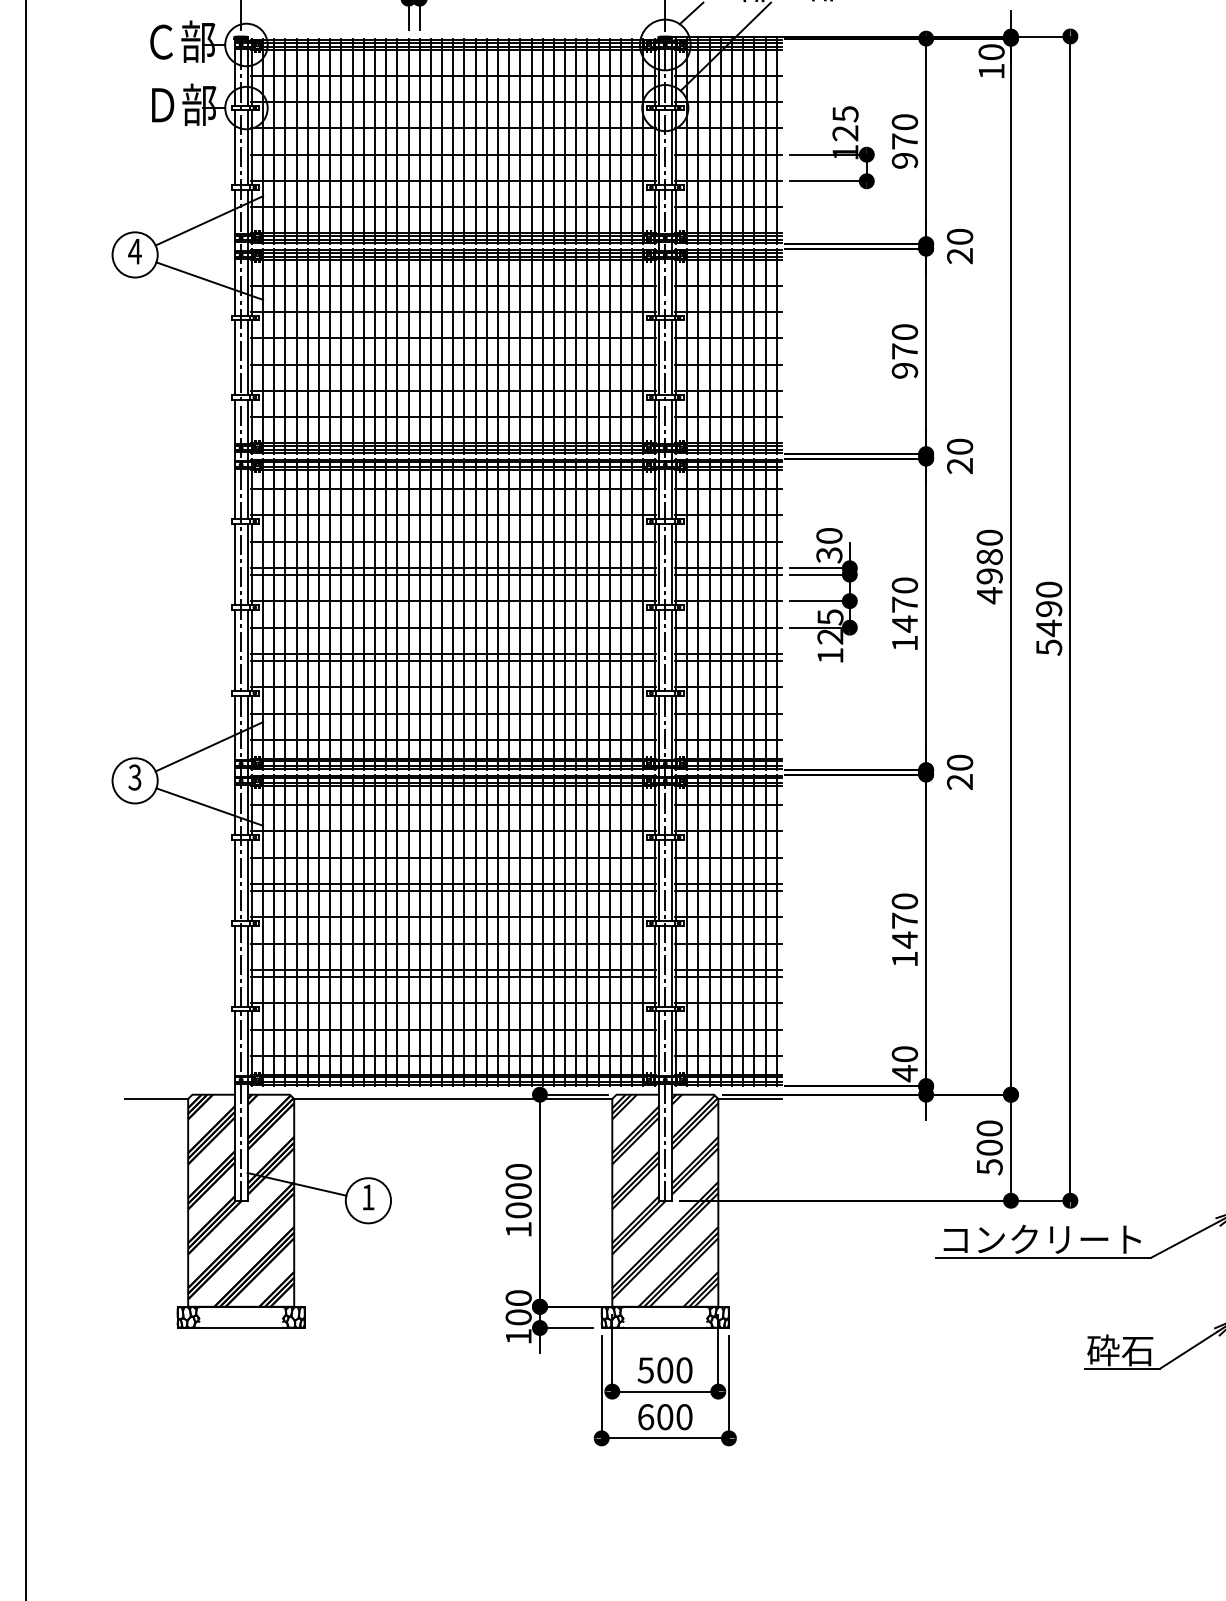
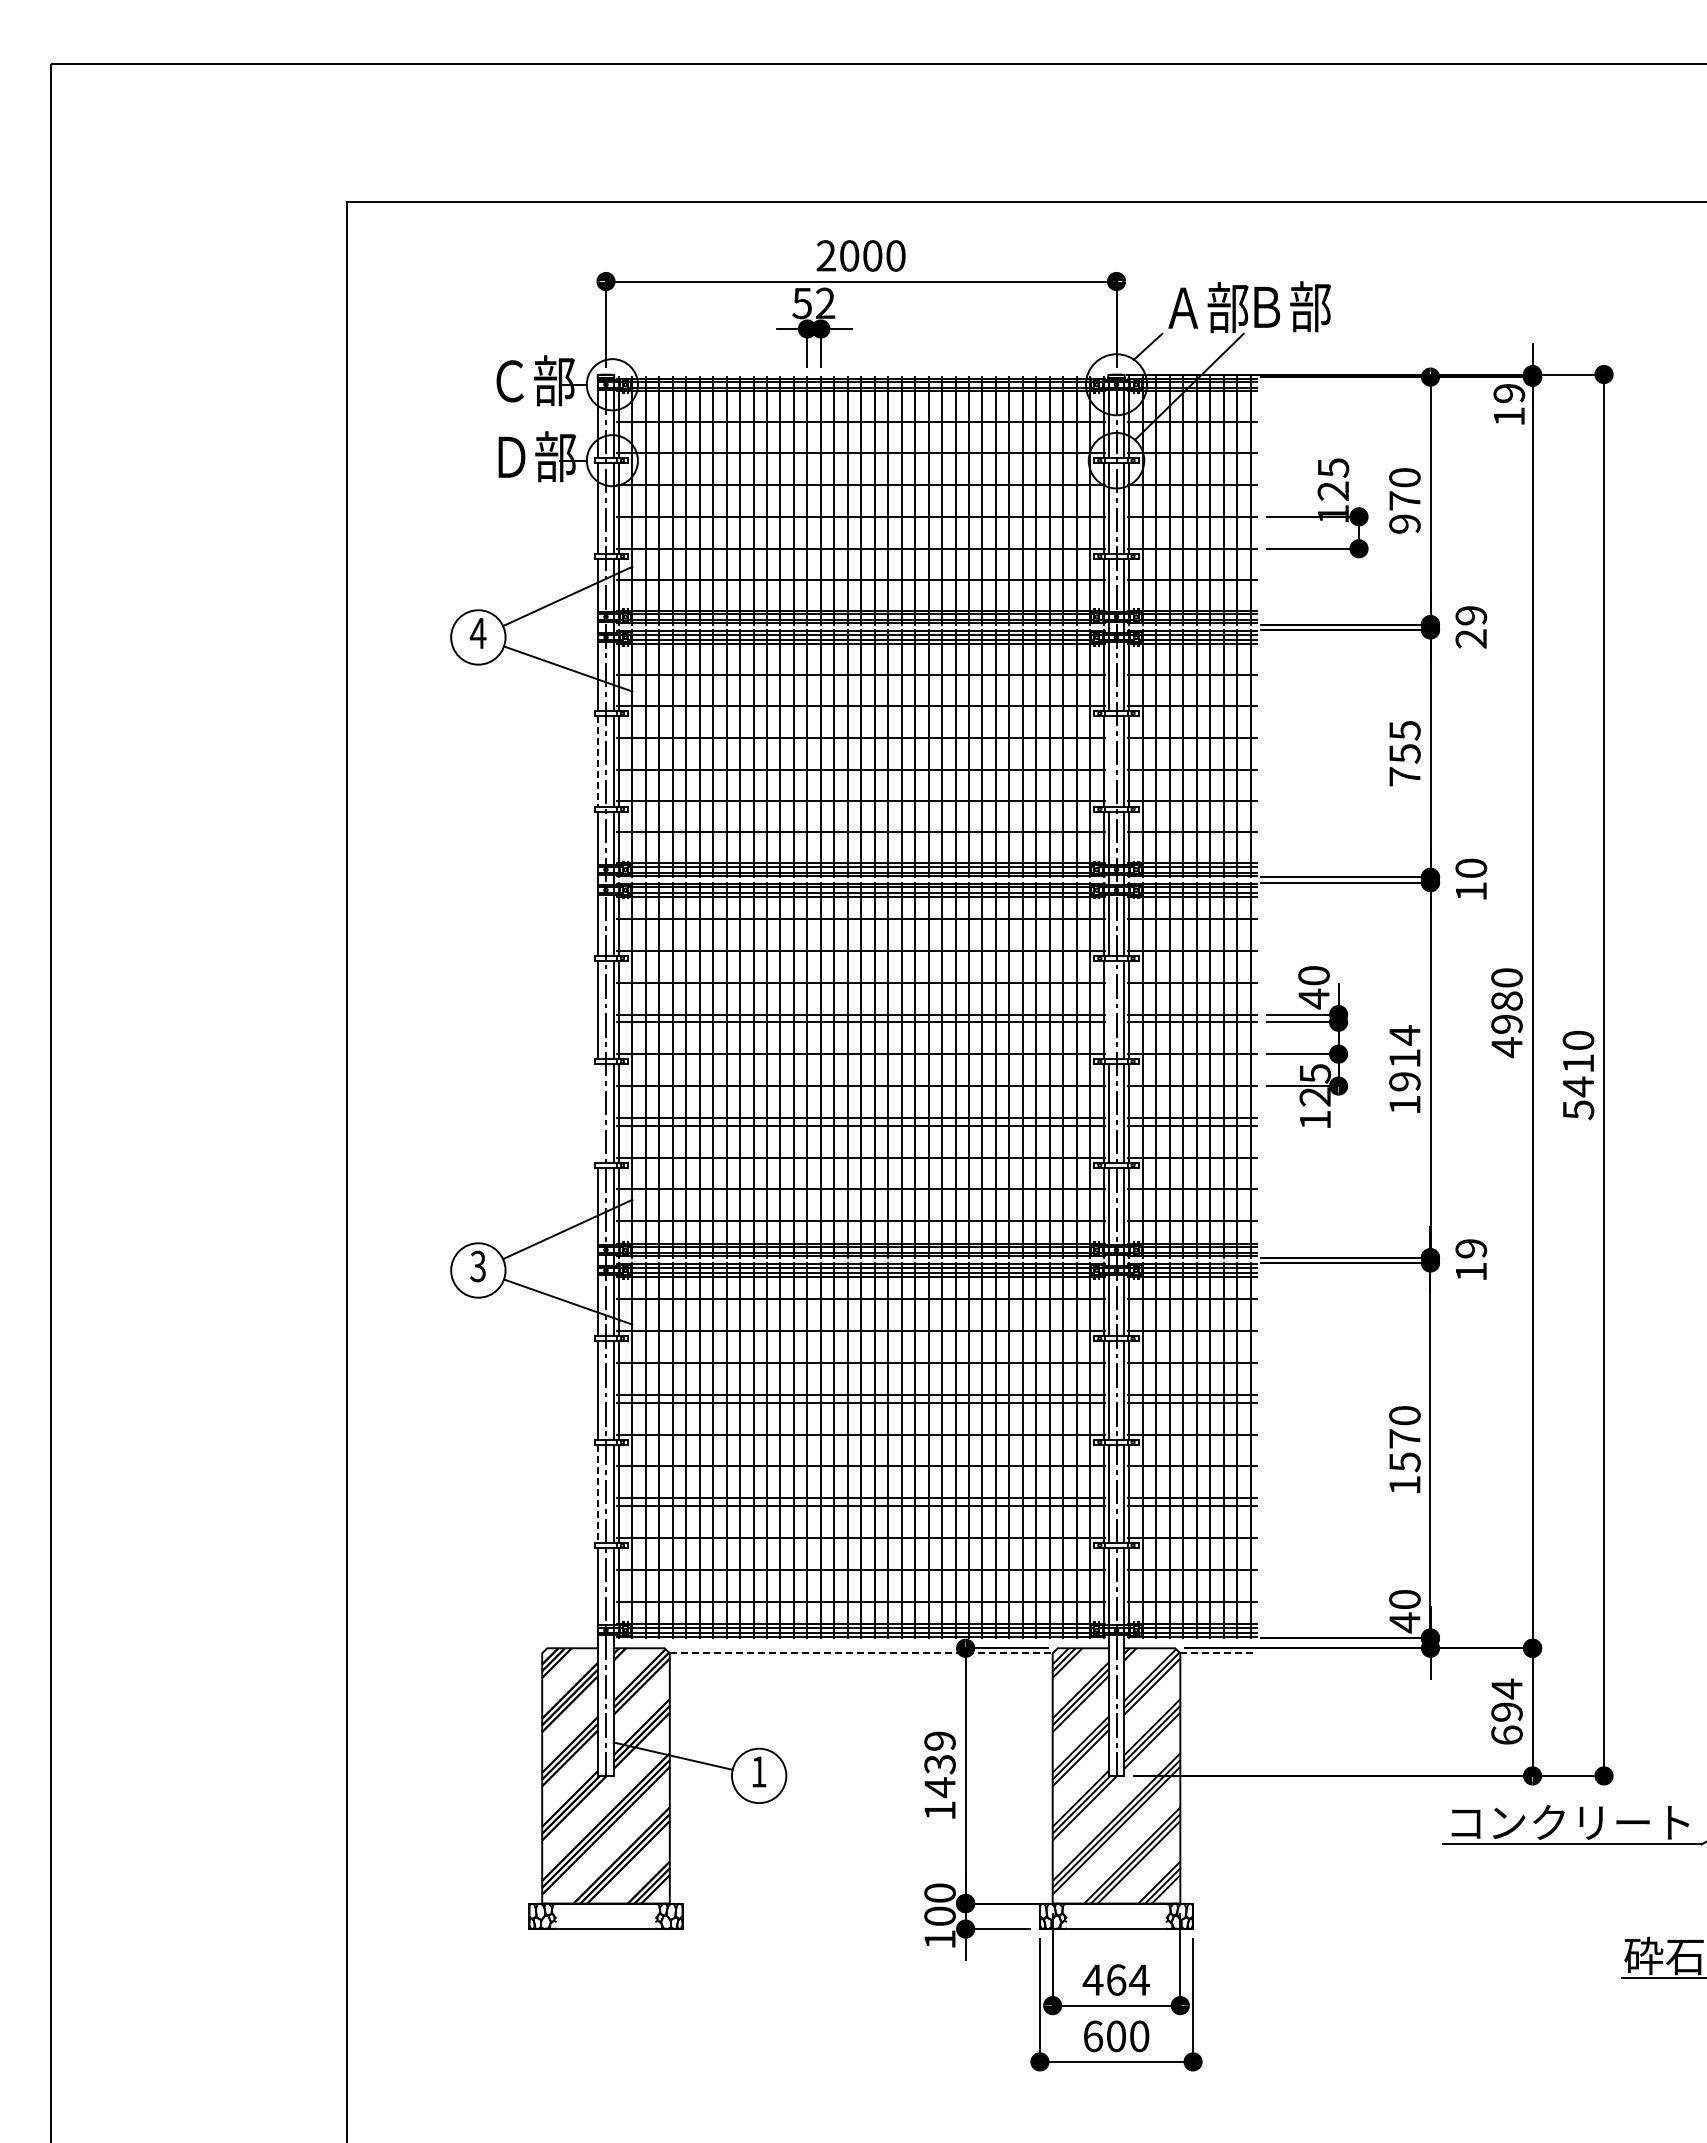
text: (991, 52) -> (1509, 393), 10 -> 19
text: (960, 236) -> (1471, 615), 20 -> 29
text: (904, 351) -> (1404, 753), 970 -> 755
line: (234, 357) -> (598, 761), solid -> dashed
line: (658, 357) -> (1108, 760), removed
text: (959, 465) -> (1470, 891), 20 -> 10
text: (828, 554) -> (1313, 998), 30 -> 40
line: (658, 564) -> (1108, 1010), removed
text: (904, 604) -> (1404, 1058), 1470 -> 1914
text: (1049, 608) -> (1578, 1063), 5490 -> 5410
line: (234, 650) -> (598, 1113), removed
text: (960, 772) -> (1471, 1260), 20 -> 19
text: (904, 939) -> (1404, 1461), 1470 -> 1570
line: (234, 966) -> (598, 1494), solid -> dashed
line: (156, 1099) -> (503, 1653), removed
line: (453, 1099) -> (861, 1653), solid -> dashed
line: (750, 1099) -> (1219, 1653), solid -> dashed
text: (989, 1147) -> (1506, 1711), 500 -> 694
text: (518, 1191) -> (939, 1764), 1000 -> 1439
text: (664, 1369) -> (1115, 1979), 500 -> 464

